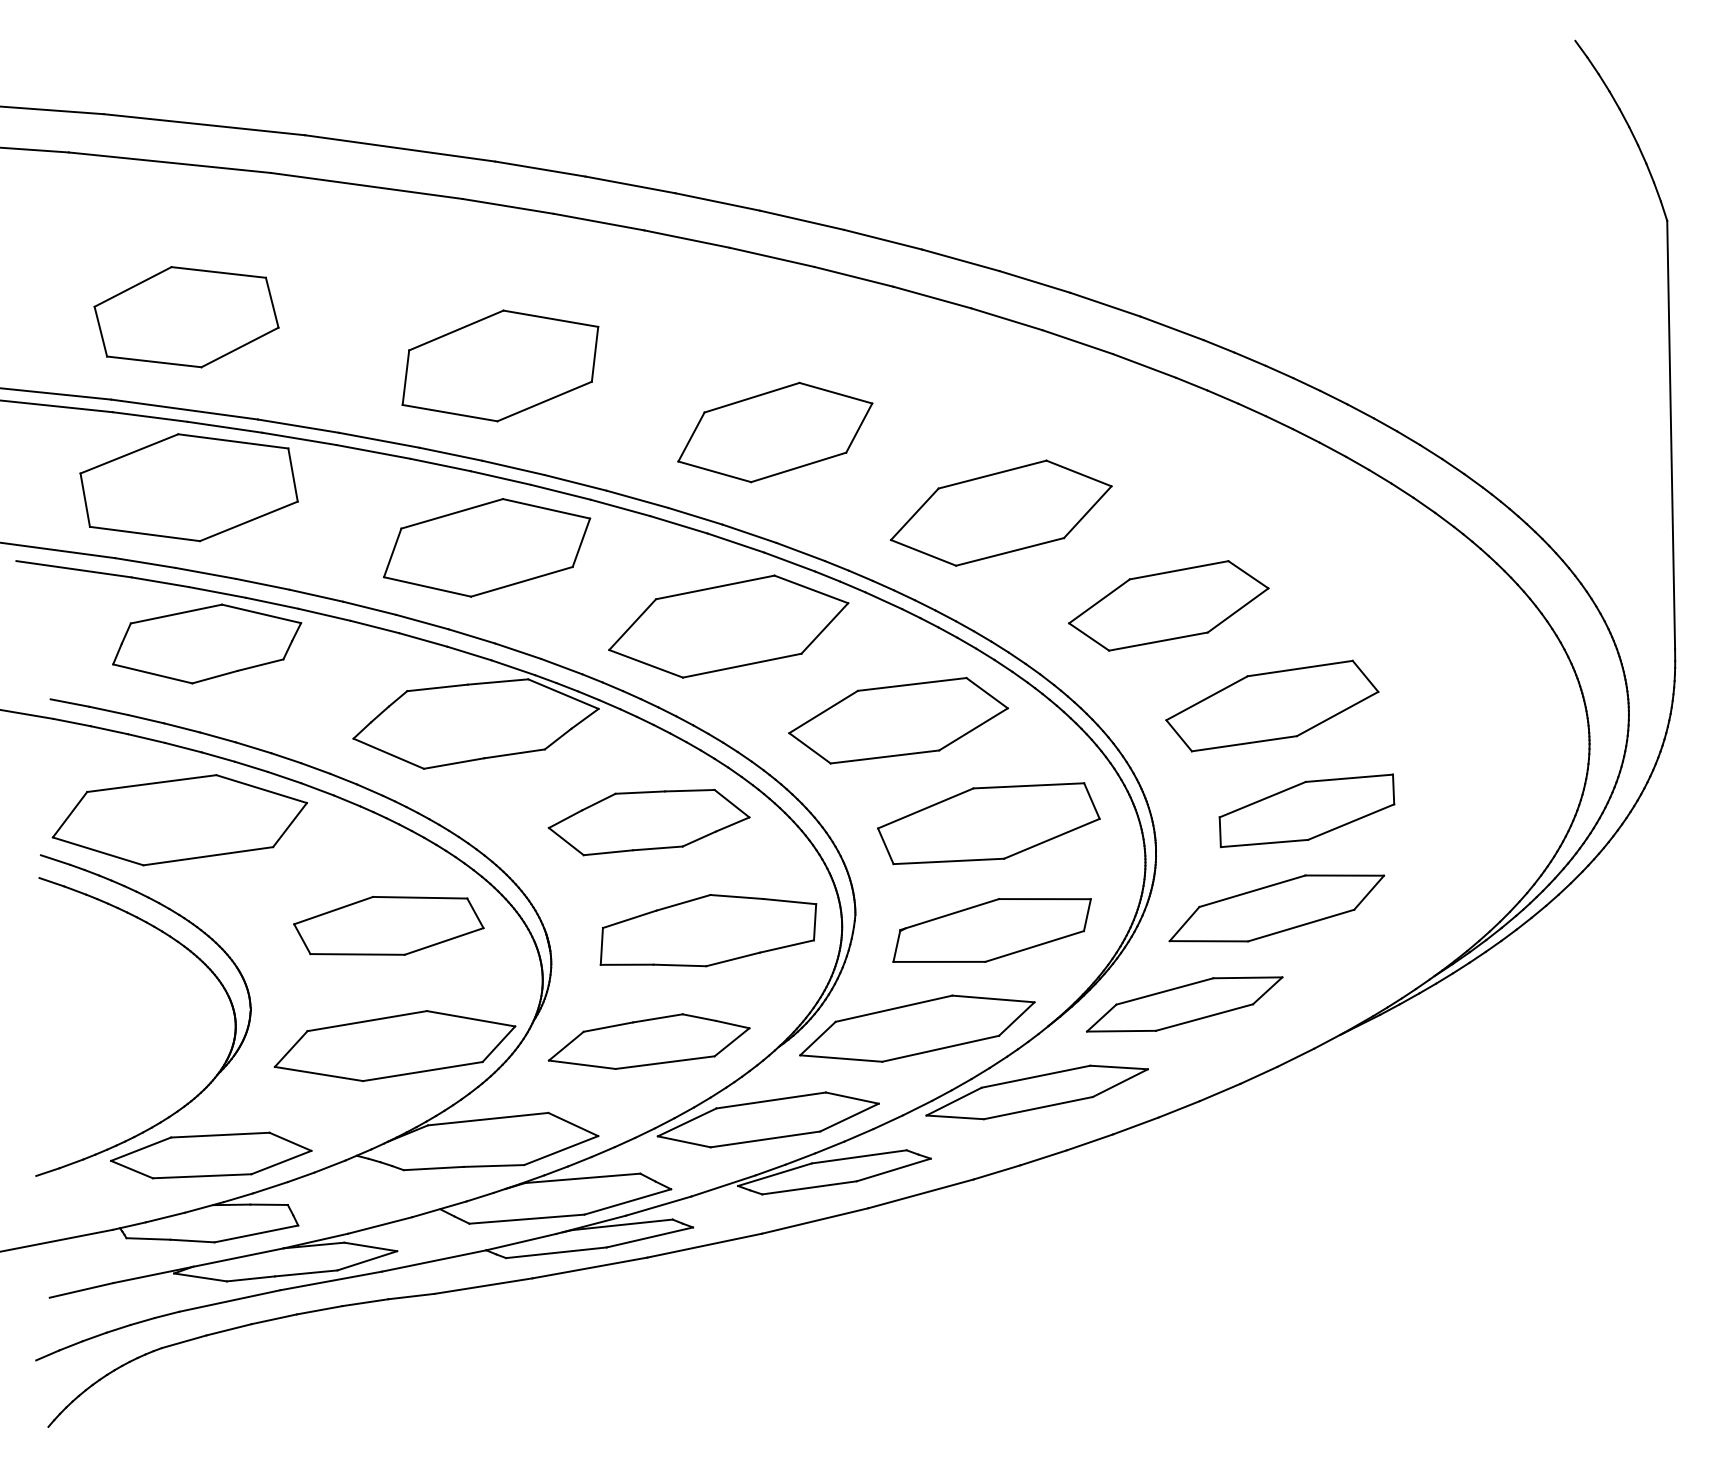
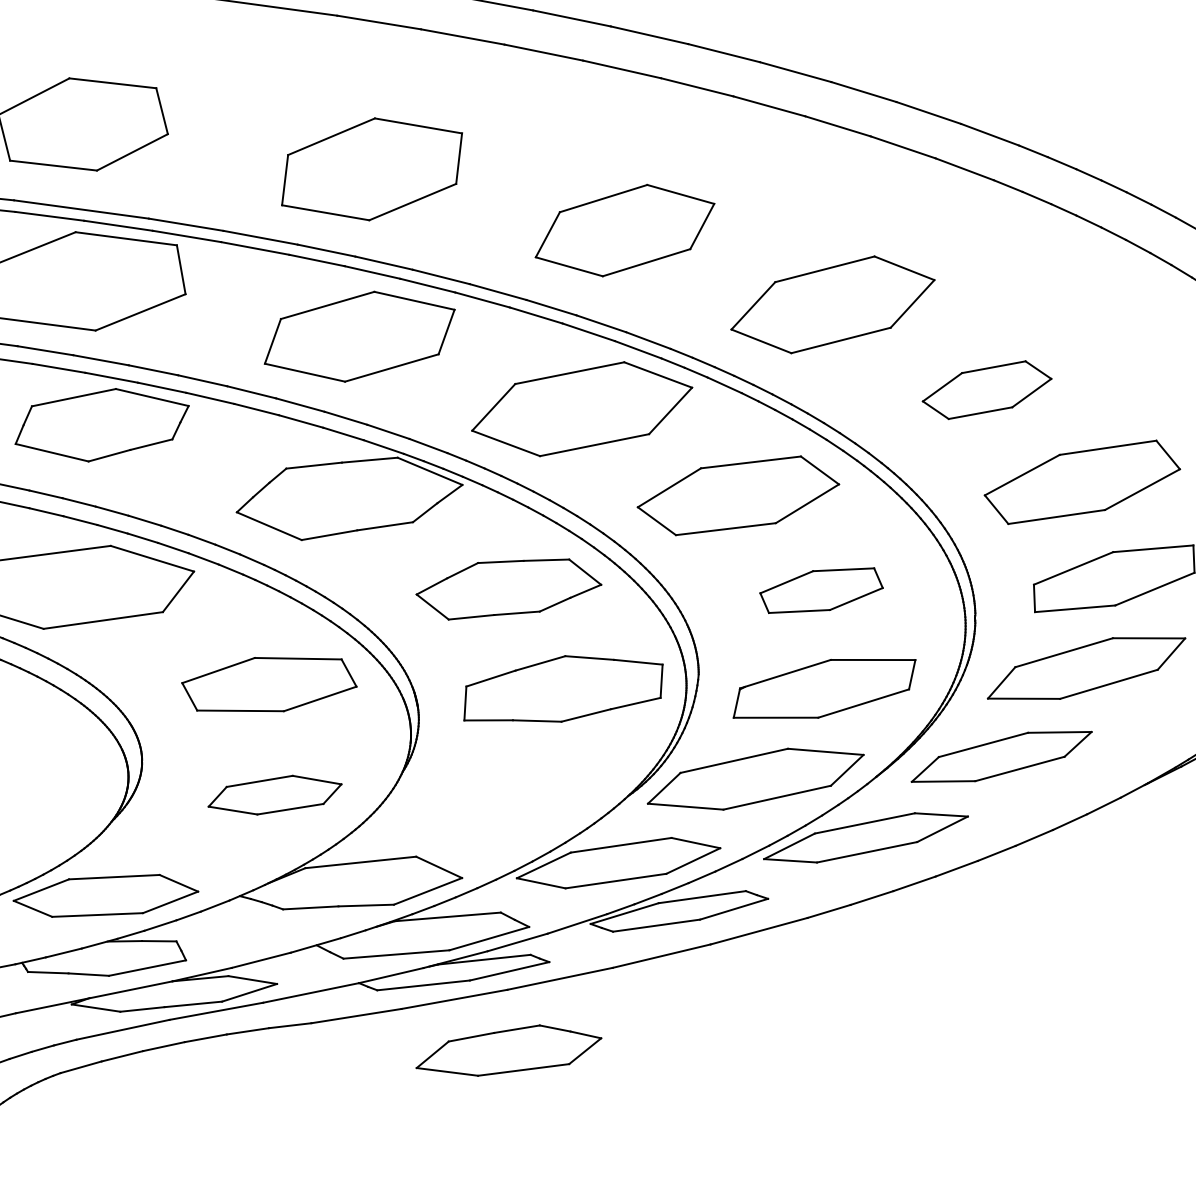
part: (1168, 605) -> (986, 389), size x0.7
part: (988, 823) -> (821, 590), size x0.6
part: (648, 1041) -> (508, 1050), moved
part: (394, 1045) -> (274, 794), size x0.6

